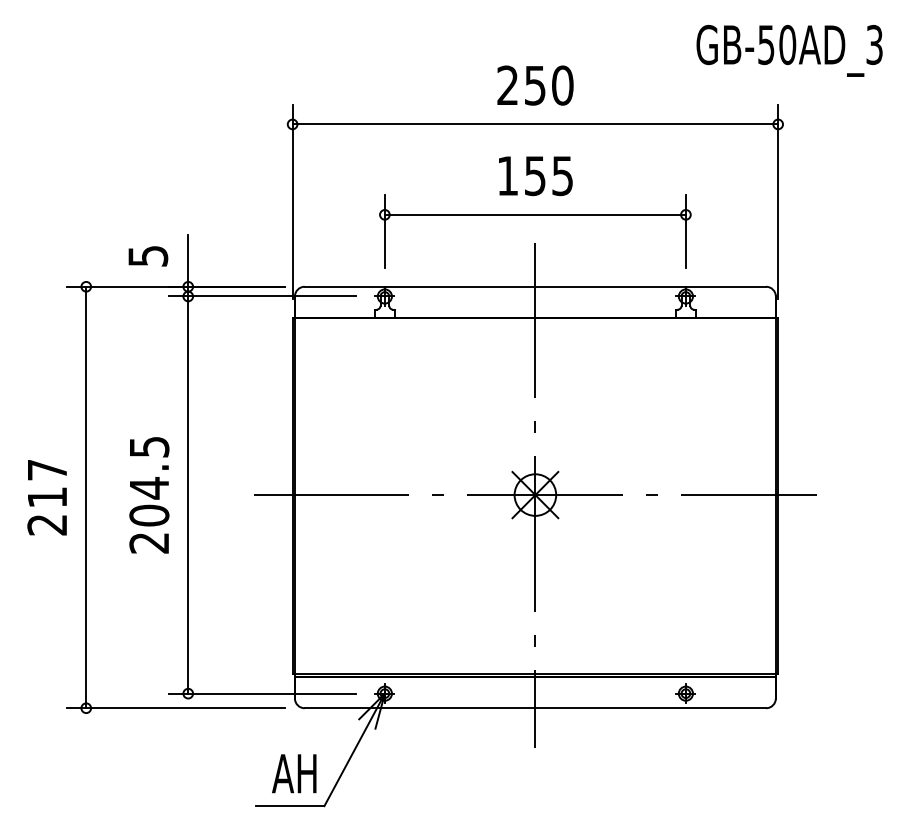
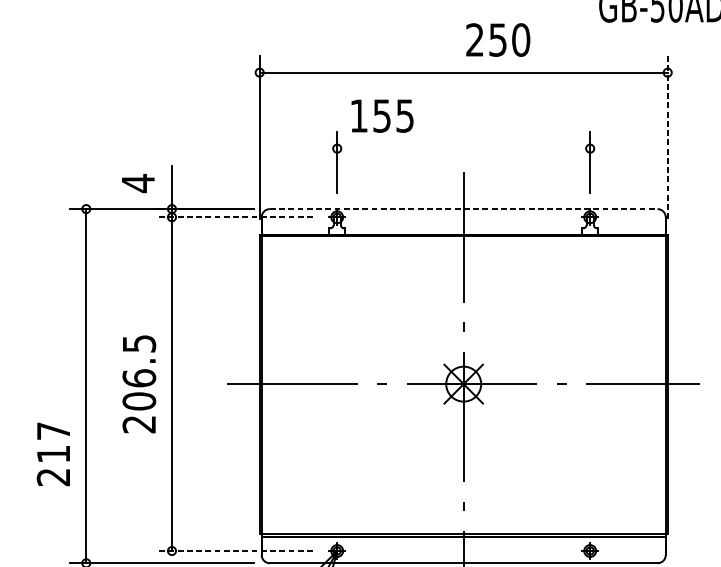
text: (535, 85) -> (498, 39), moved
text: (535, 176) -> (382, 116), moved
line: (778, 201) -> (667, 137), solid -> dashed
line: (534, 214) -> (462, 148), removed
text: (148, 255) -> (138, 182), 5 -> 4
line: (535, 286) -> (463, 208), solid -> dashed
line: (262, 296) -> (234, 217), solid -> dashed
text: (149, 487) -> (139, 377), 204.5 -> 206.5
text: (46, 497) -> (52, 454), moved
line: (262, 693) -> (234, 550), solid -> dashed

